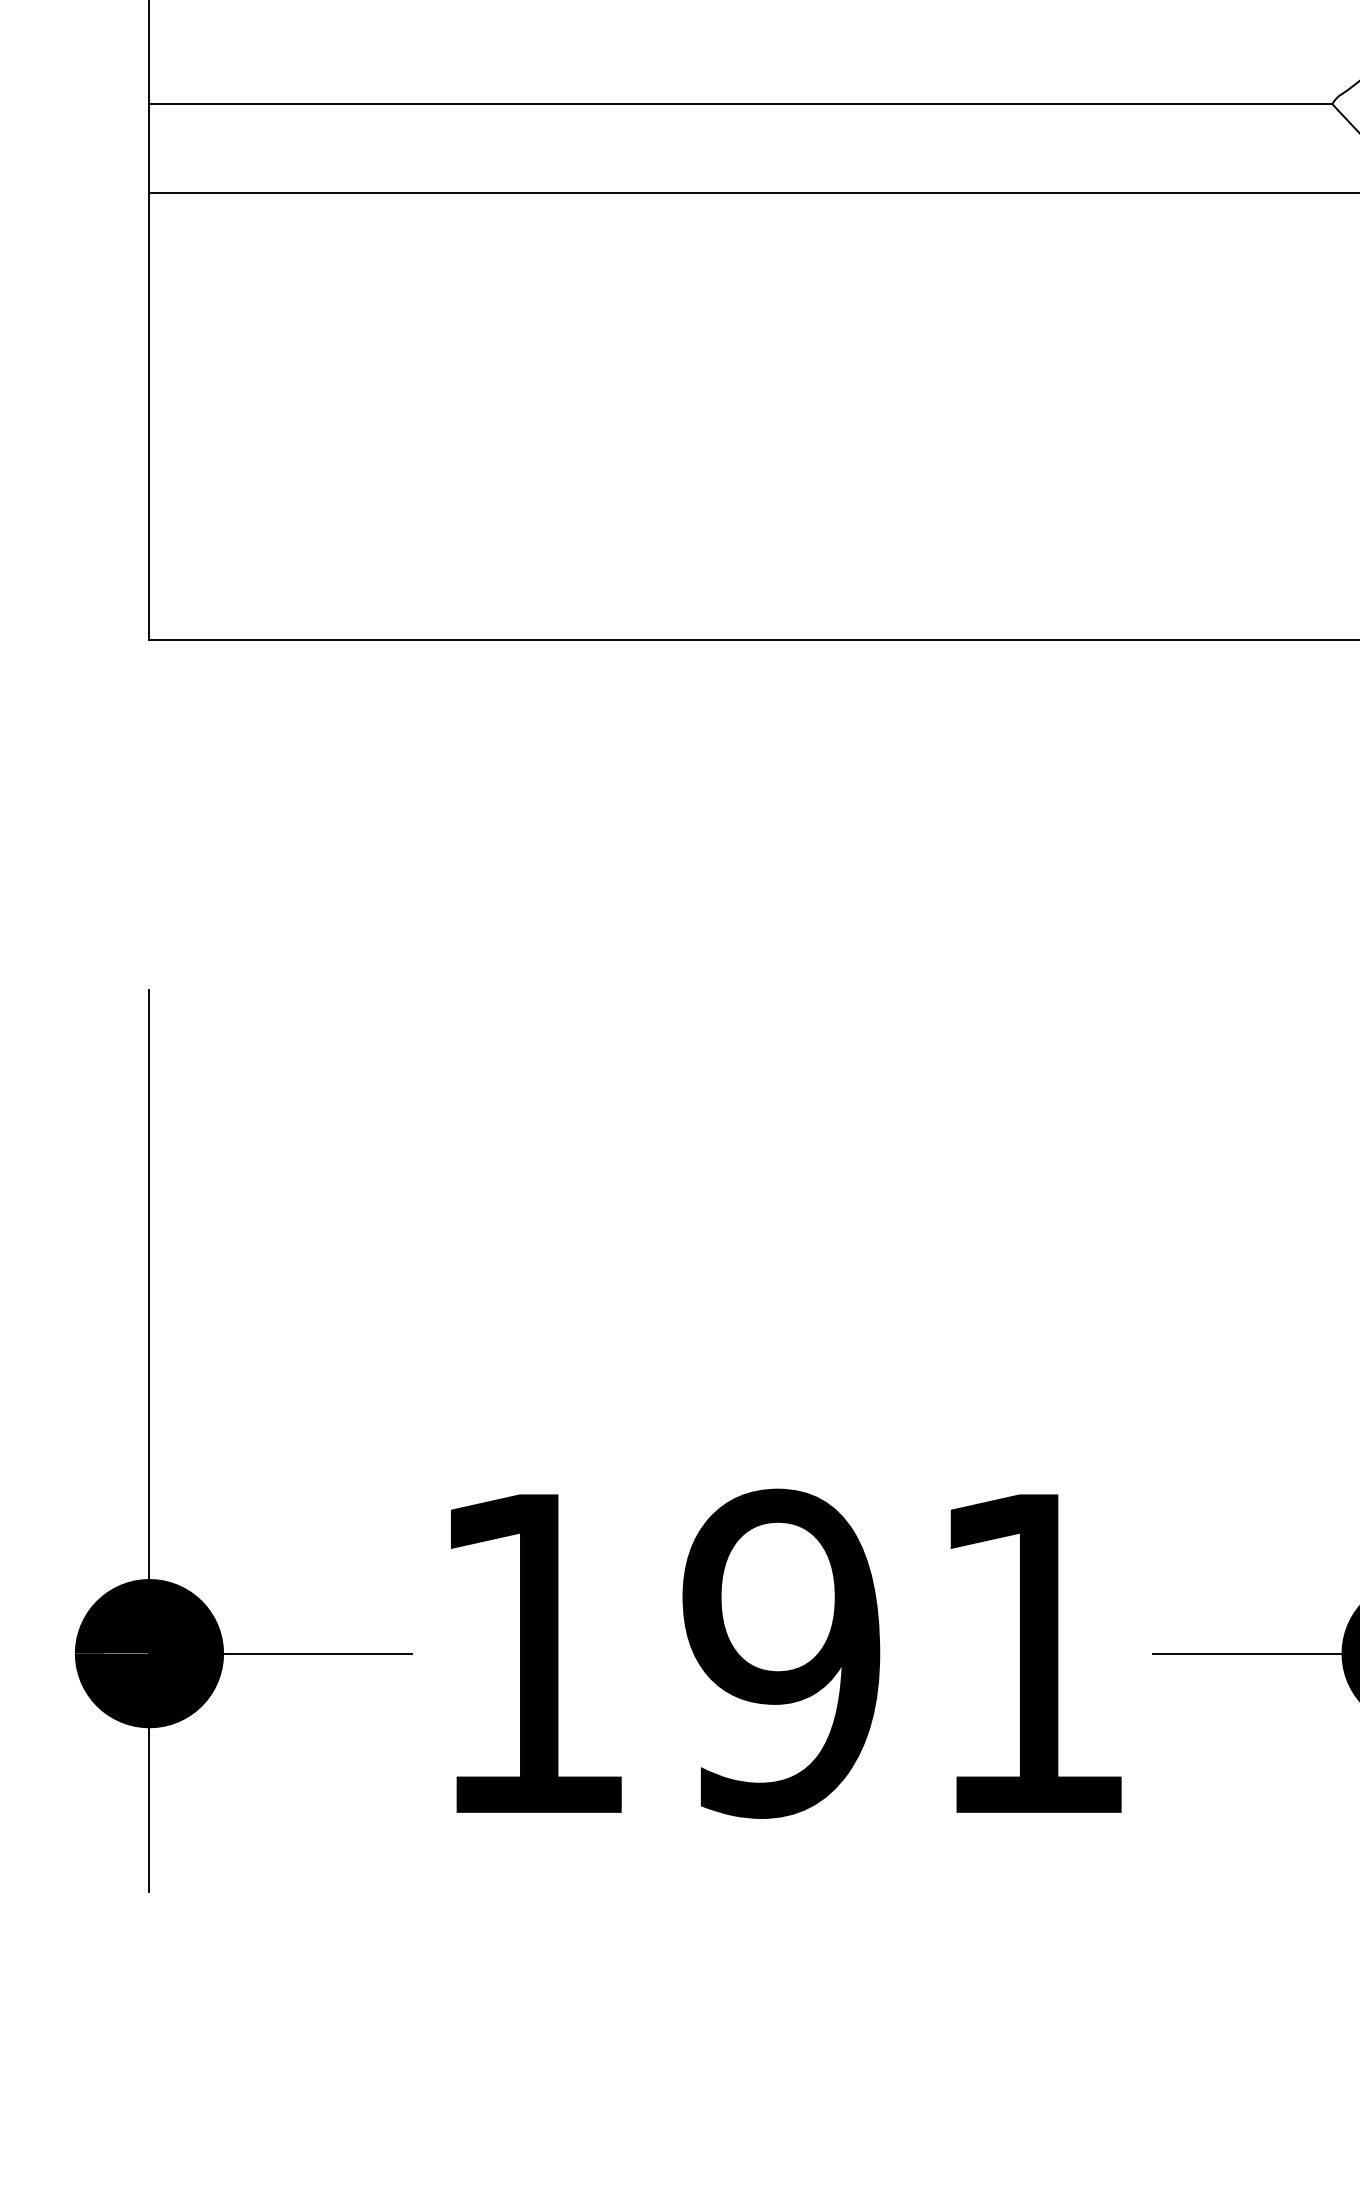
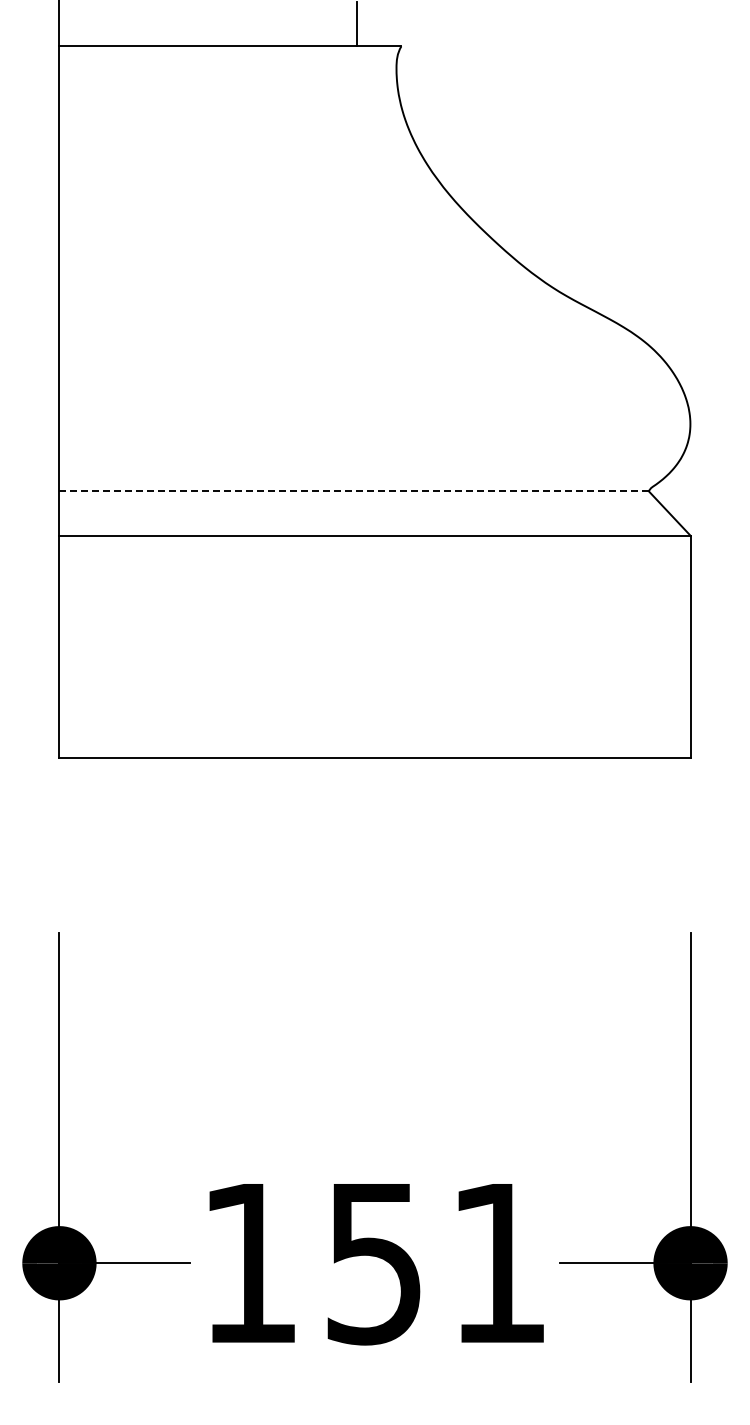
line: (741, 104) -> (354, 491), solid -> dashed
text: (781, 1654) -> (374, 1263), 191 -> 151

